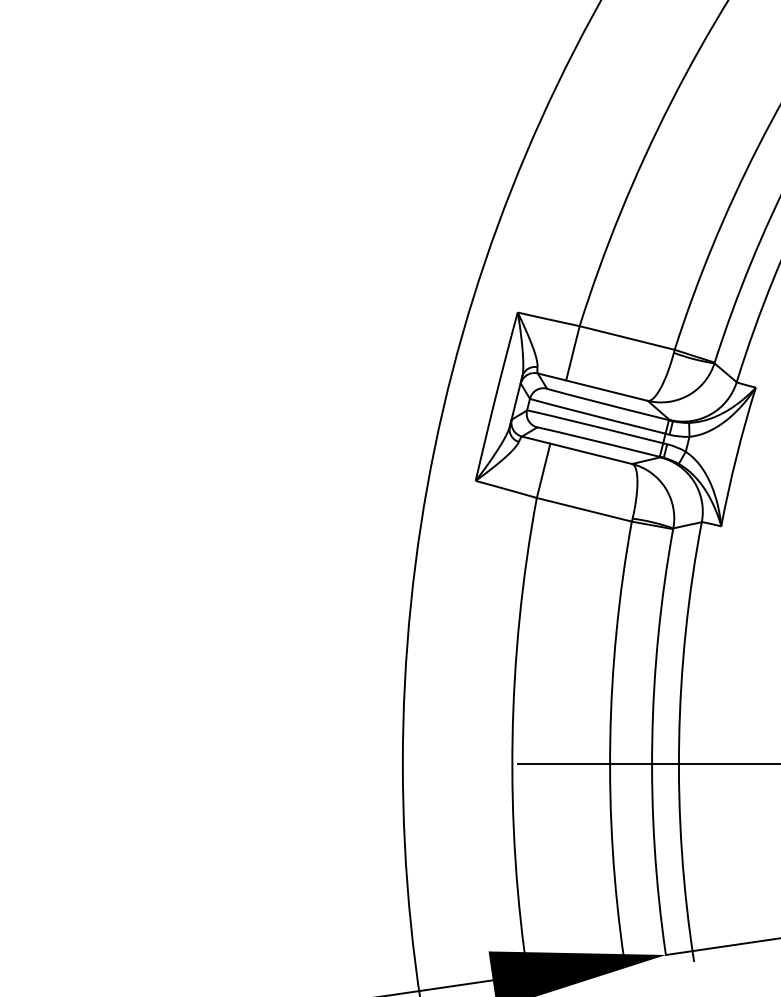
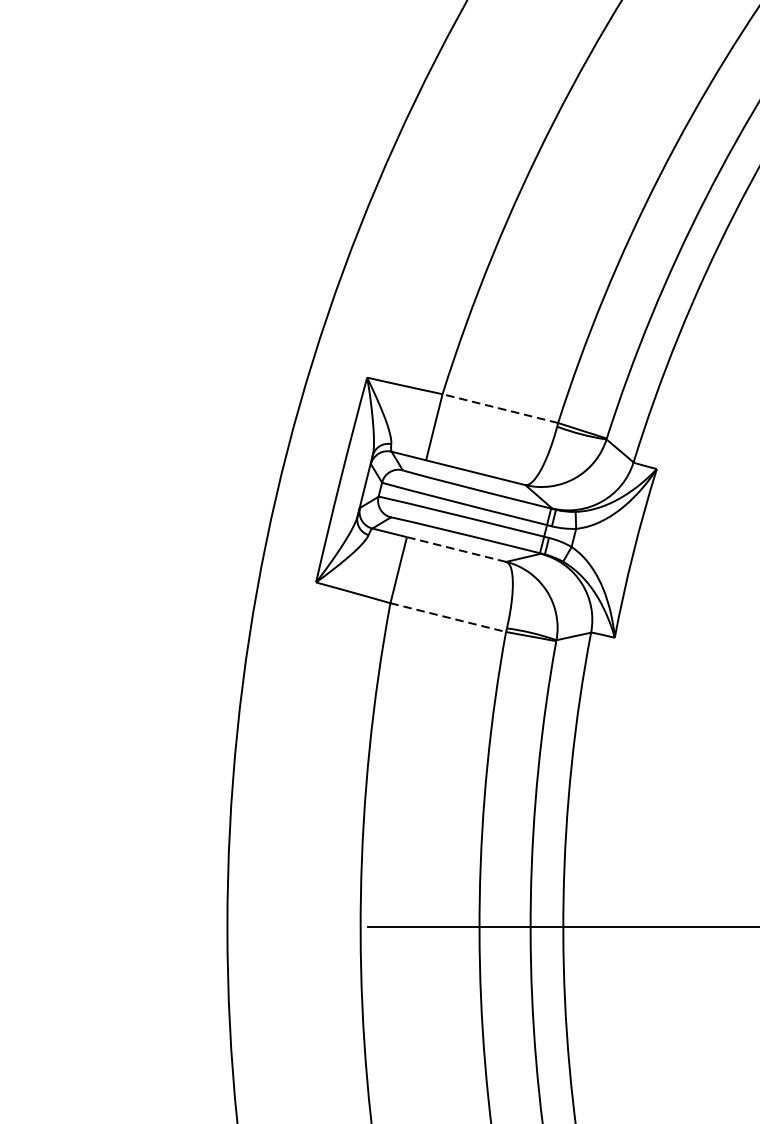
line: (627, 338) -> (500, 409), solid -> dashed
line: (590, 453) -> (455, 549), solid -> dashed
line: (584, 509) -> (448, 617), solid -> dashed

